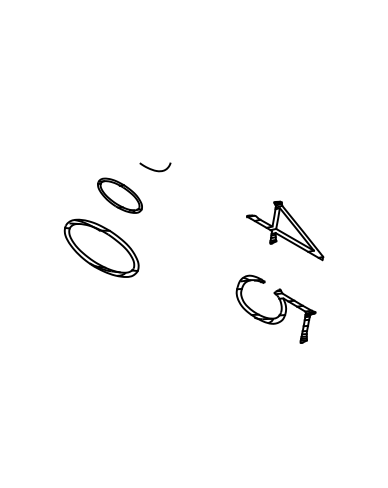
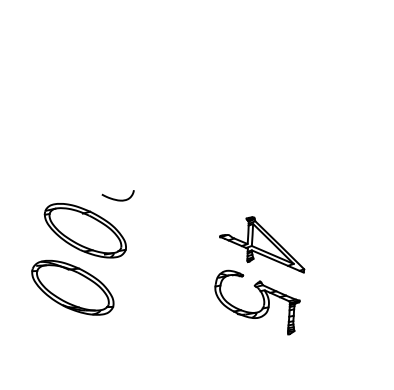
part: (119, 195) -> (84, 230), size x1.67
part: (275, 308) -> (257, 301), moved

